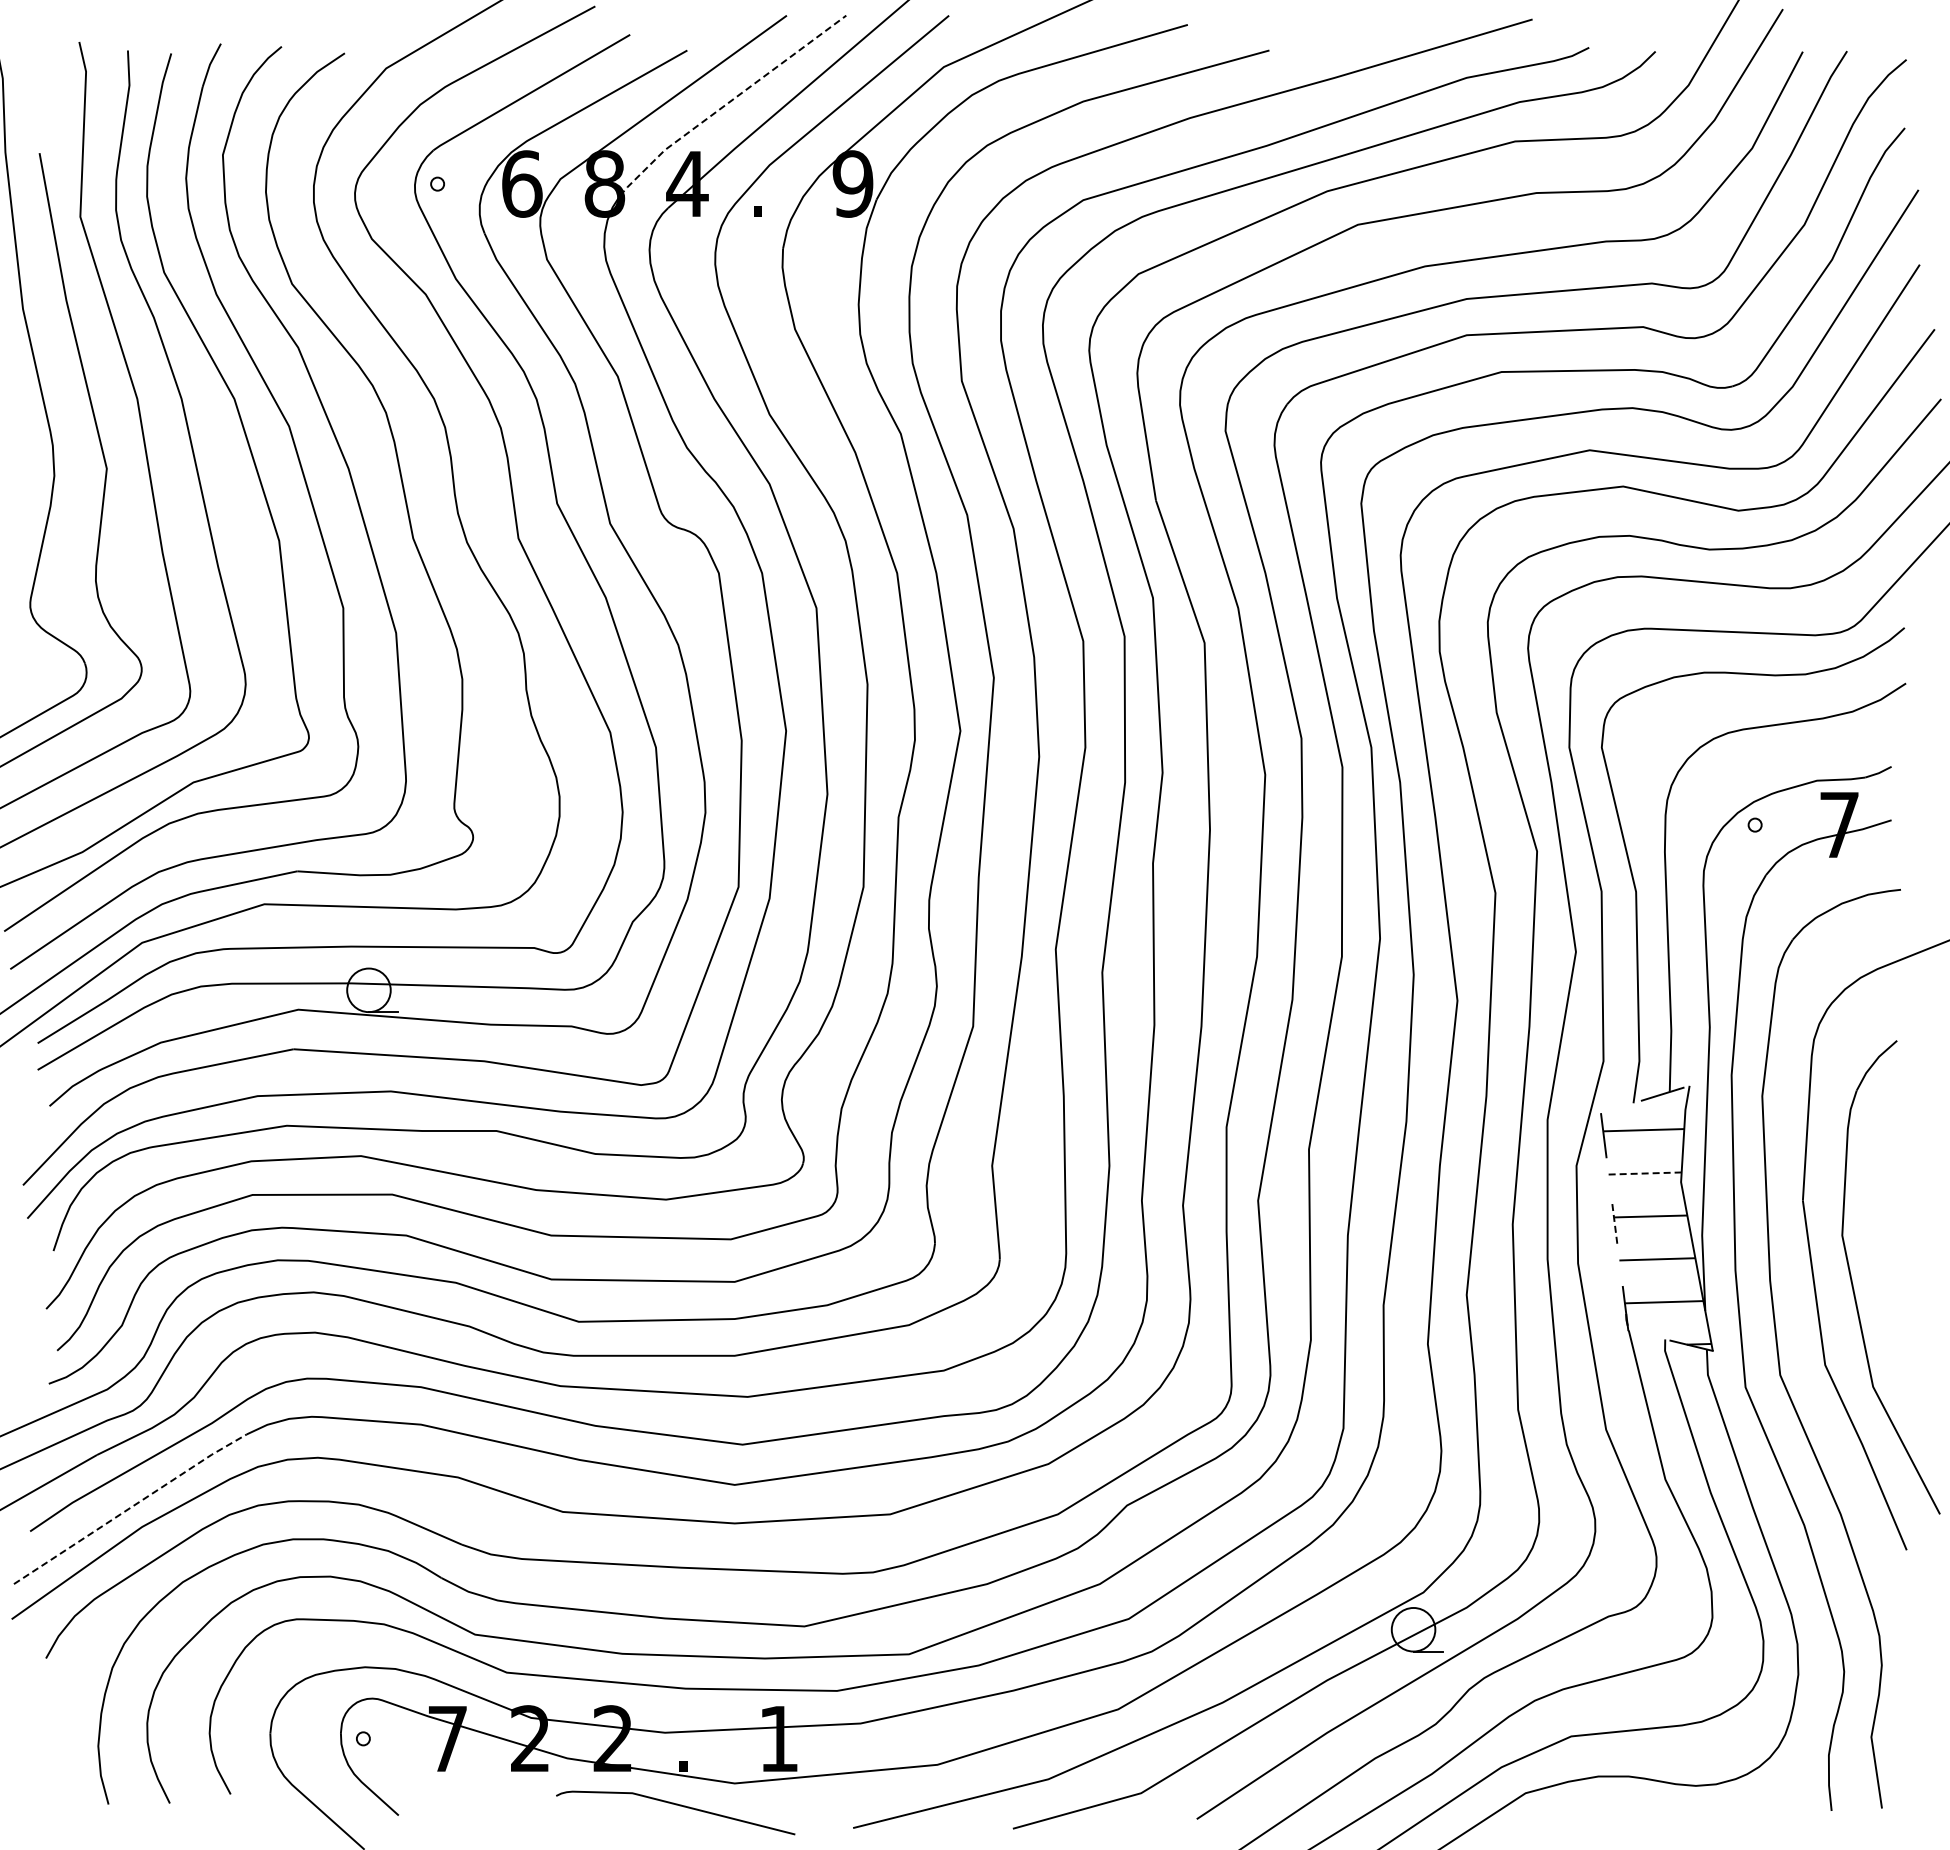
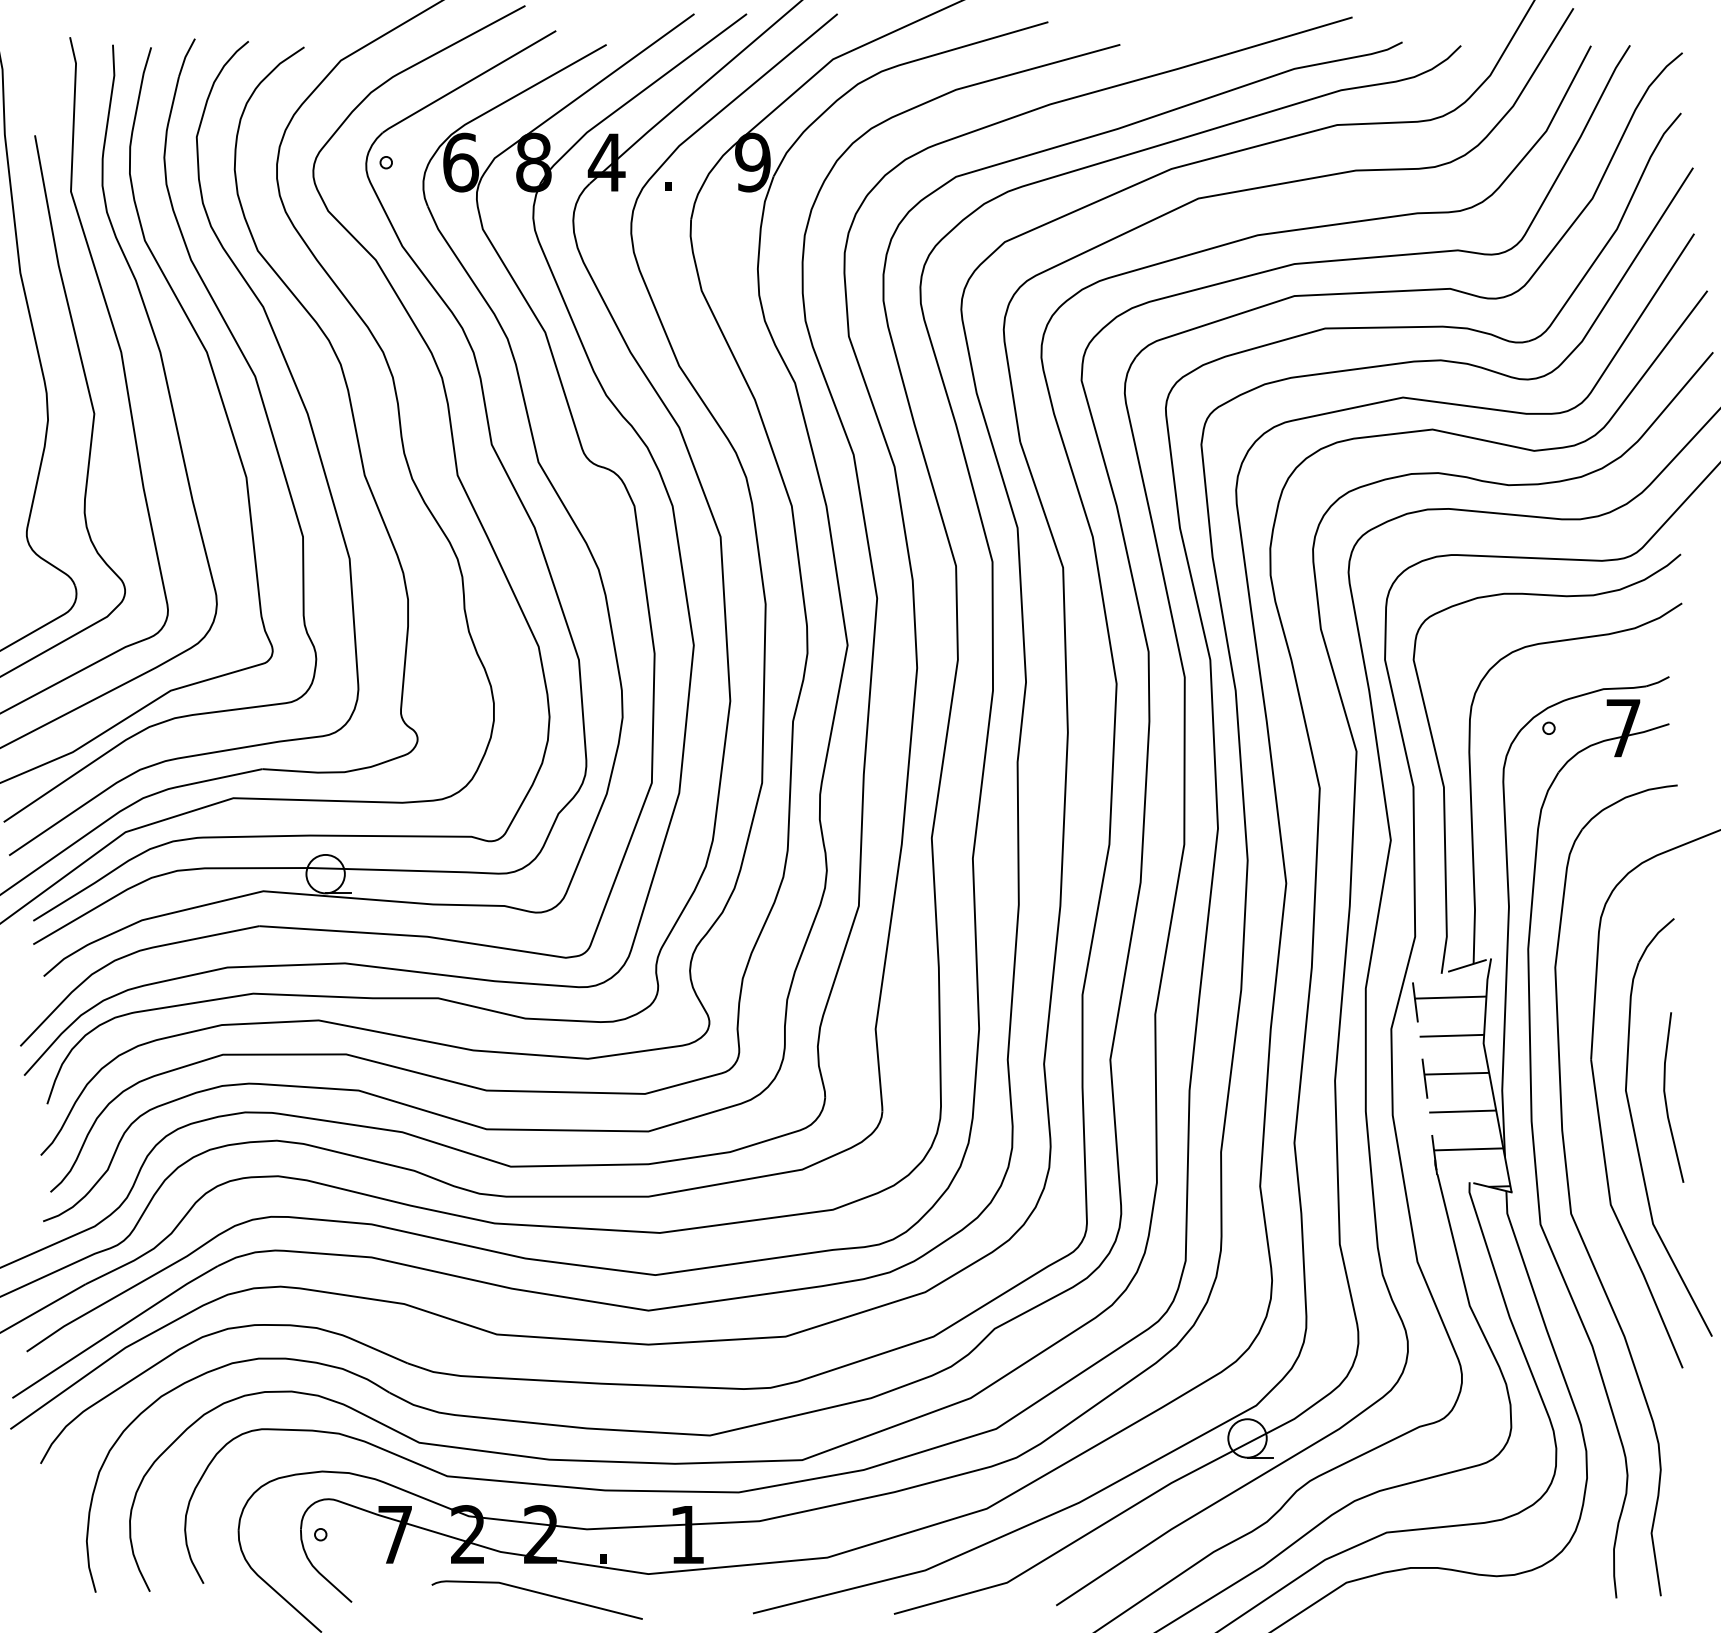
line: (729, 102) -> (643, 90), dashed -> solid
line: (1645, 1173) -> (1452, 1035), dashed -> solid
line: (1614, 1222) -> (1424, 1079), dashed -> solid
line: (1888, 1246) -> (1666, 1100), added
line: (130, 1507) -> (115, 1330), dashed -> solid
curve: (675, 1805) -> (537, 1593), moved

